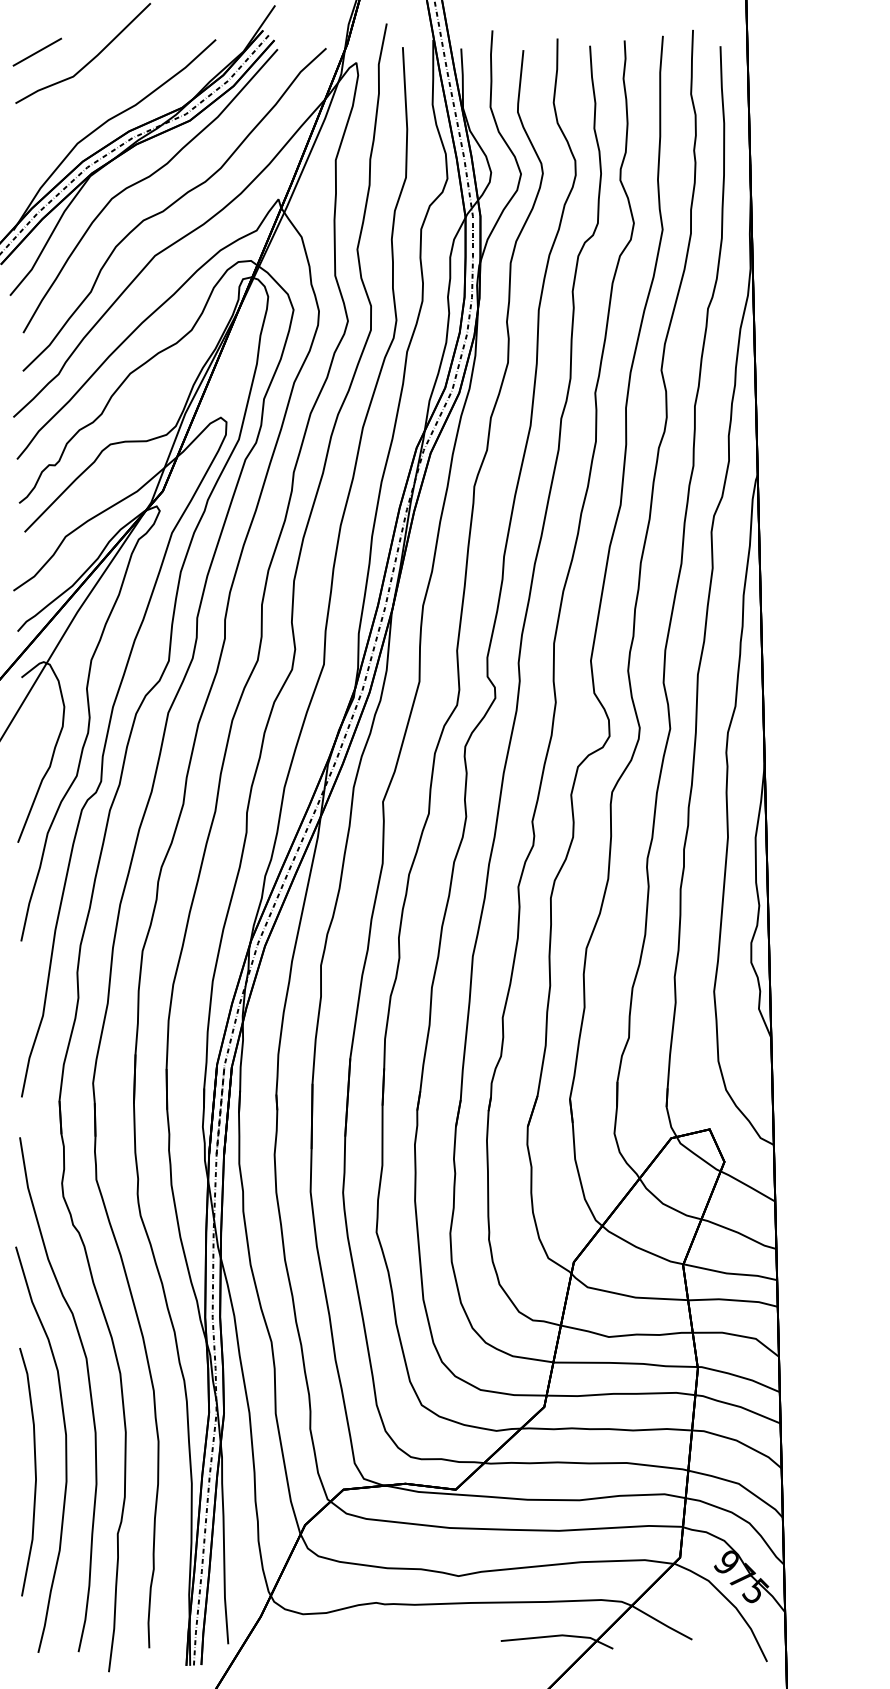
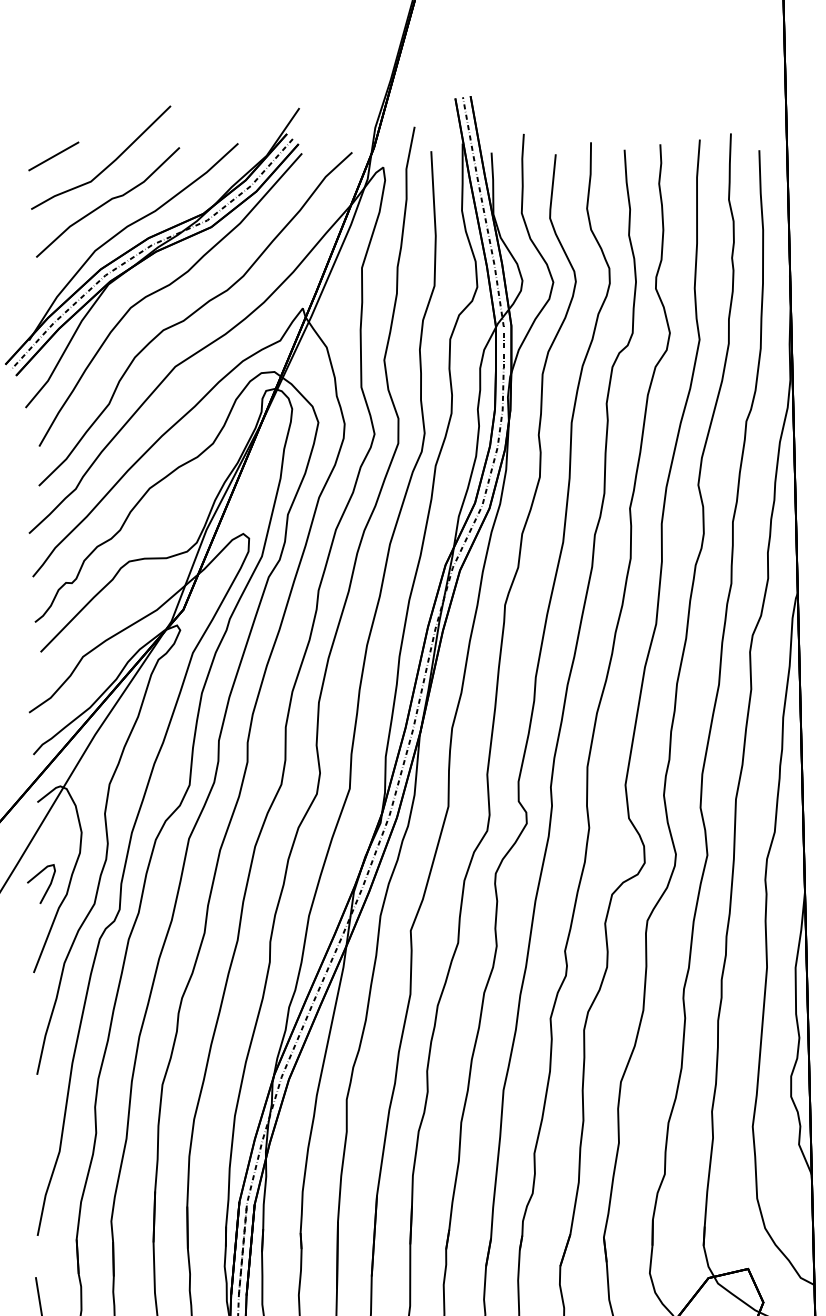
curve: (89, 96) -> (107, 202), added
curve: (31, 759) -> (47, 886), added

